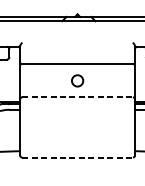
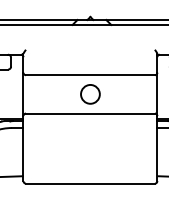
circle: (77, 80) -> (90, 94), size x1.43
line: (77, 97) -> (90, 113), dashed -> solid
line: (77, 157) -> (90, 183), dashed -> solid

